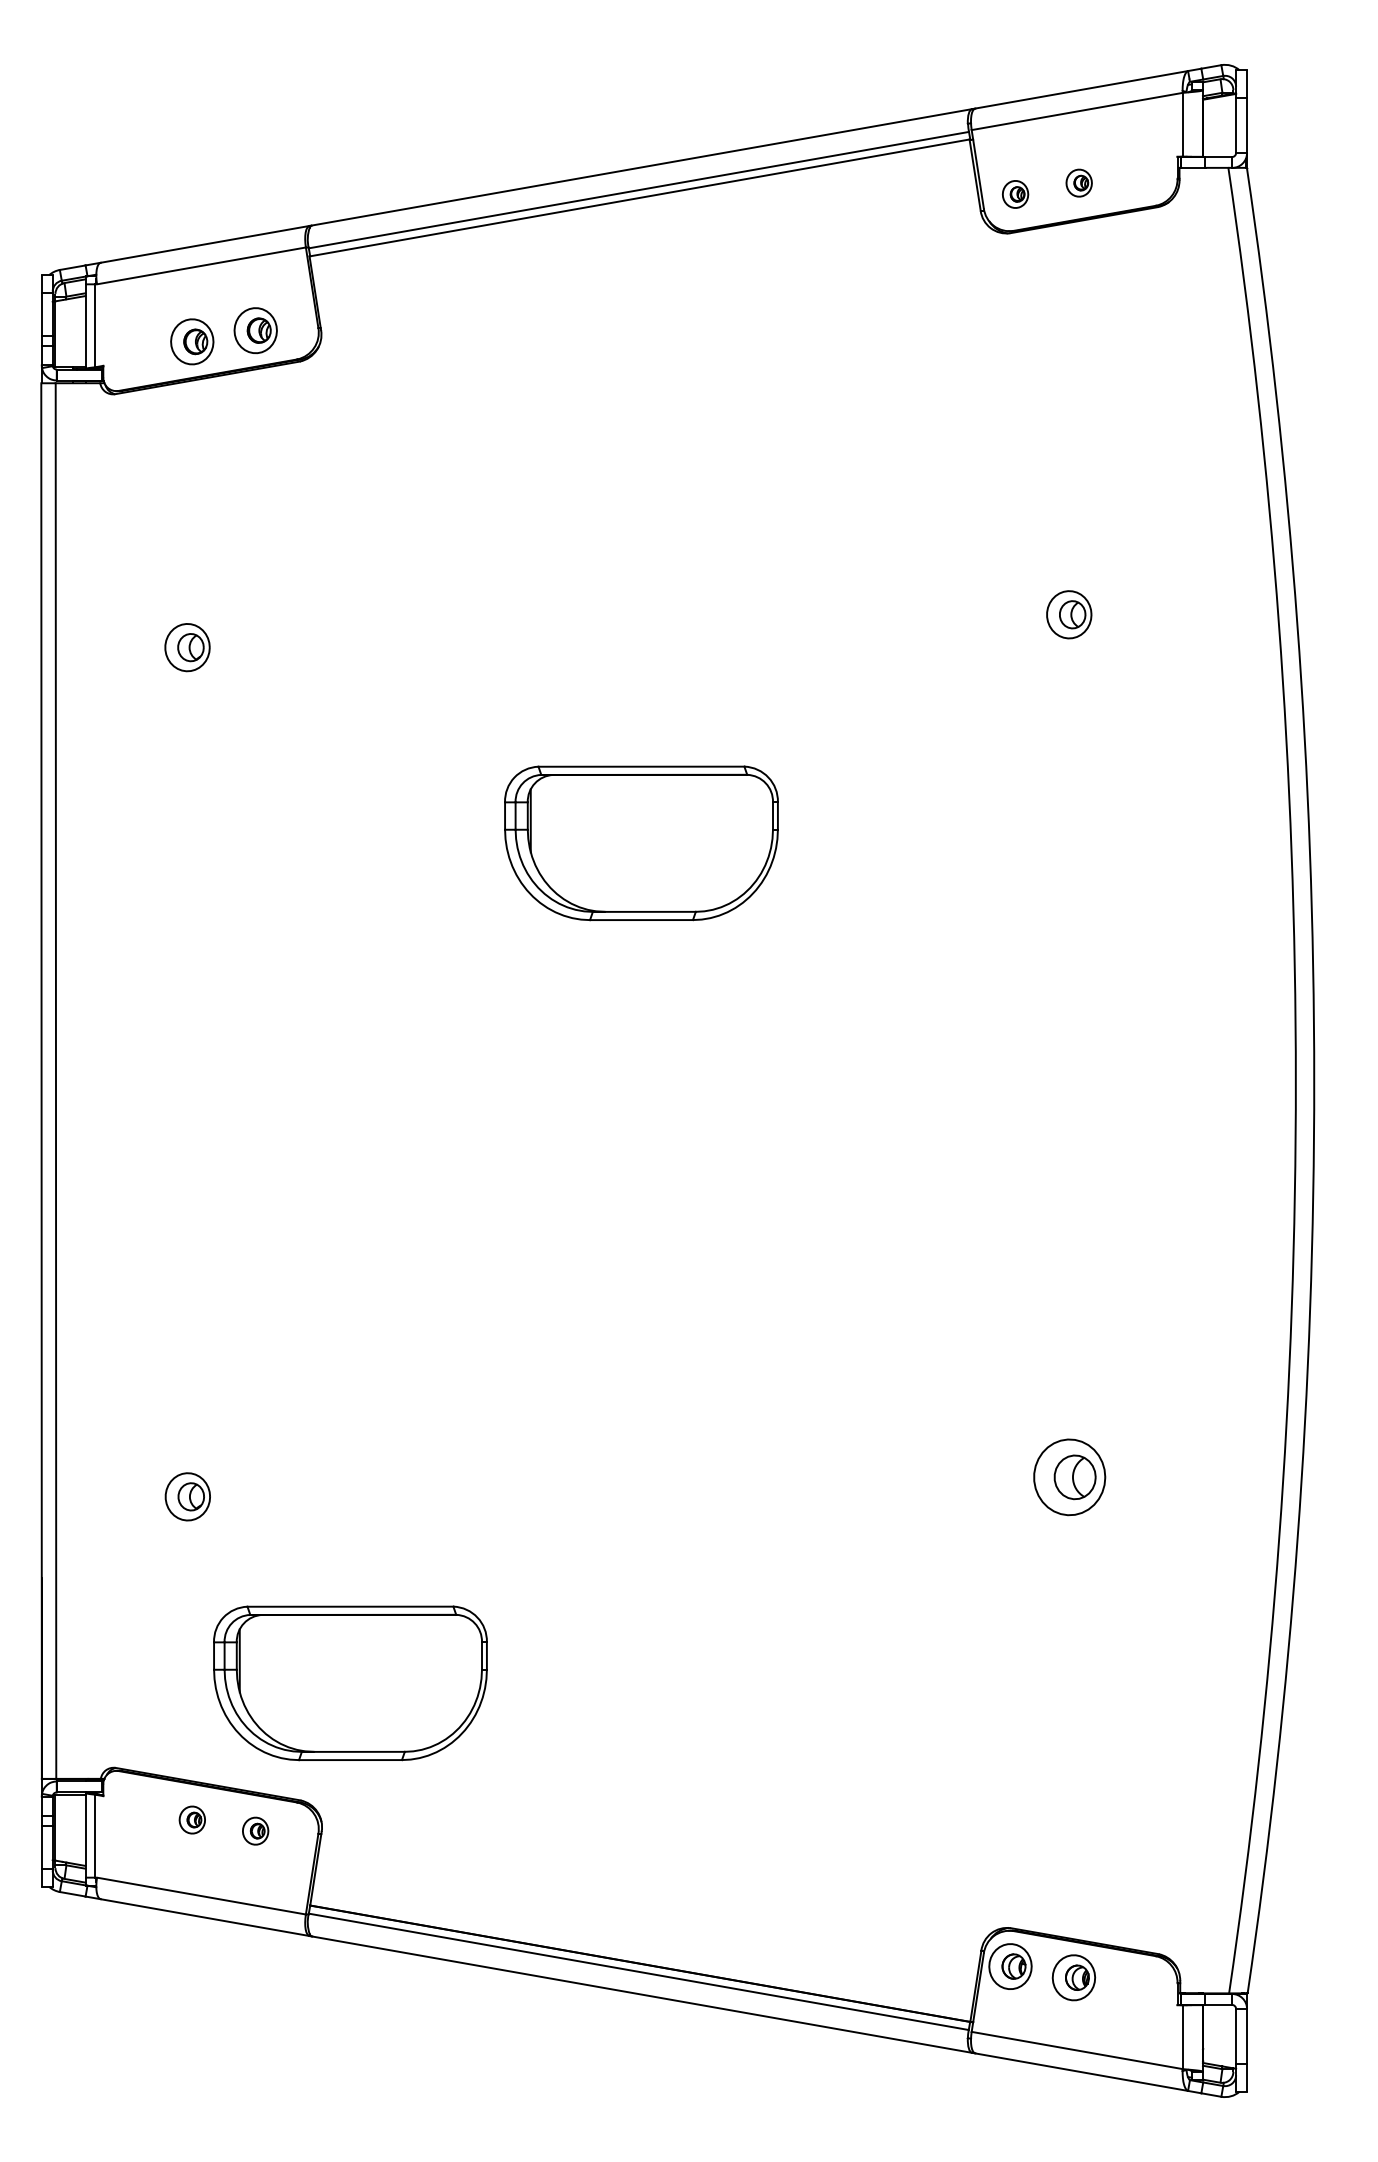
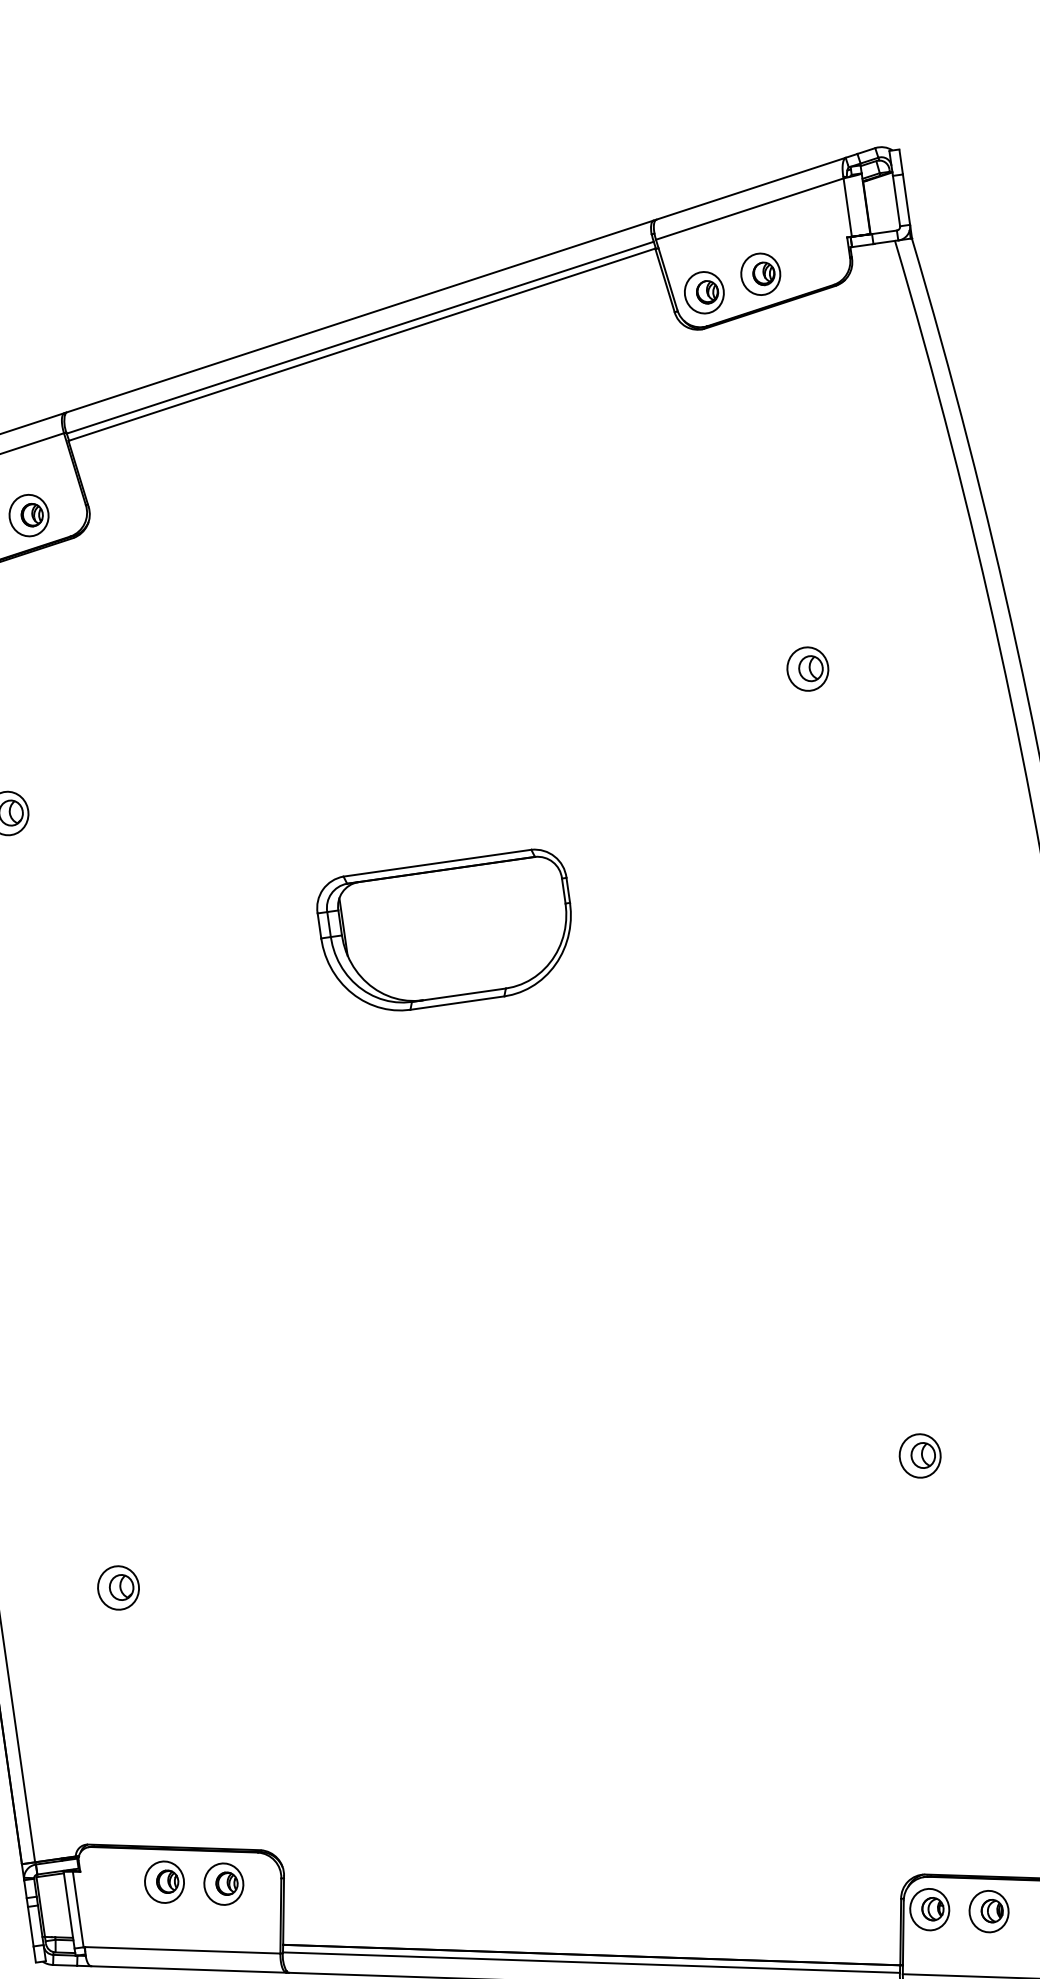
part: (1079, 182) -> (761, 273), size x1.67
part: (1015, 194) -> (704, 292), size x1.67
part: (1069, 1477) -> (920, 1455), size x0.62
part: (350, 1683) -> (291, 1737), removed
part: (192, 1819) -> (164, 1881), size x1.67
part: (255, 1830) -> (223, 1883), size x1.67

